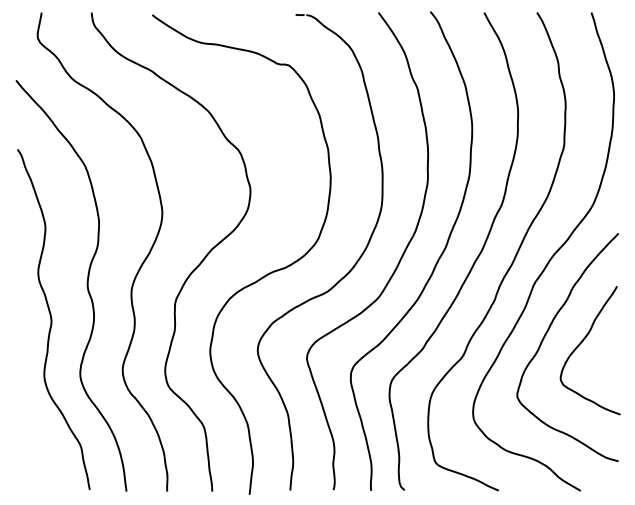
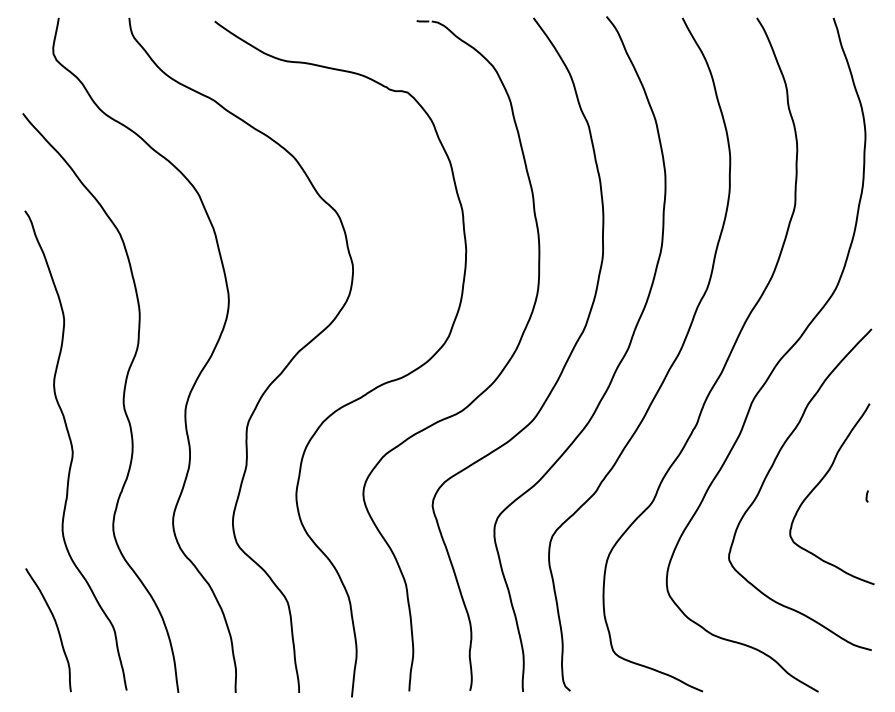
line: (614, 351) -> (866, 495), added
curve: (39, 445) -> (55, 627), added

